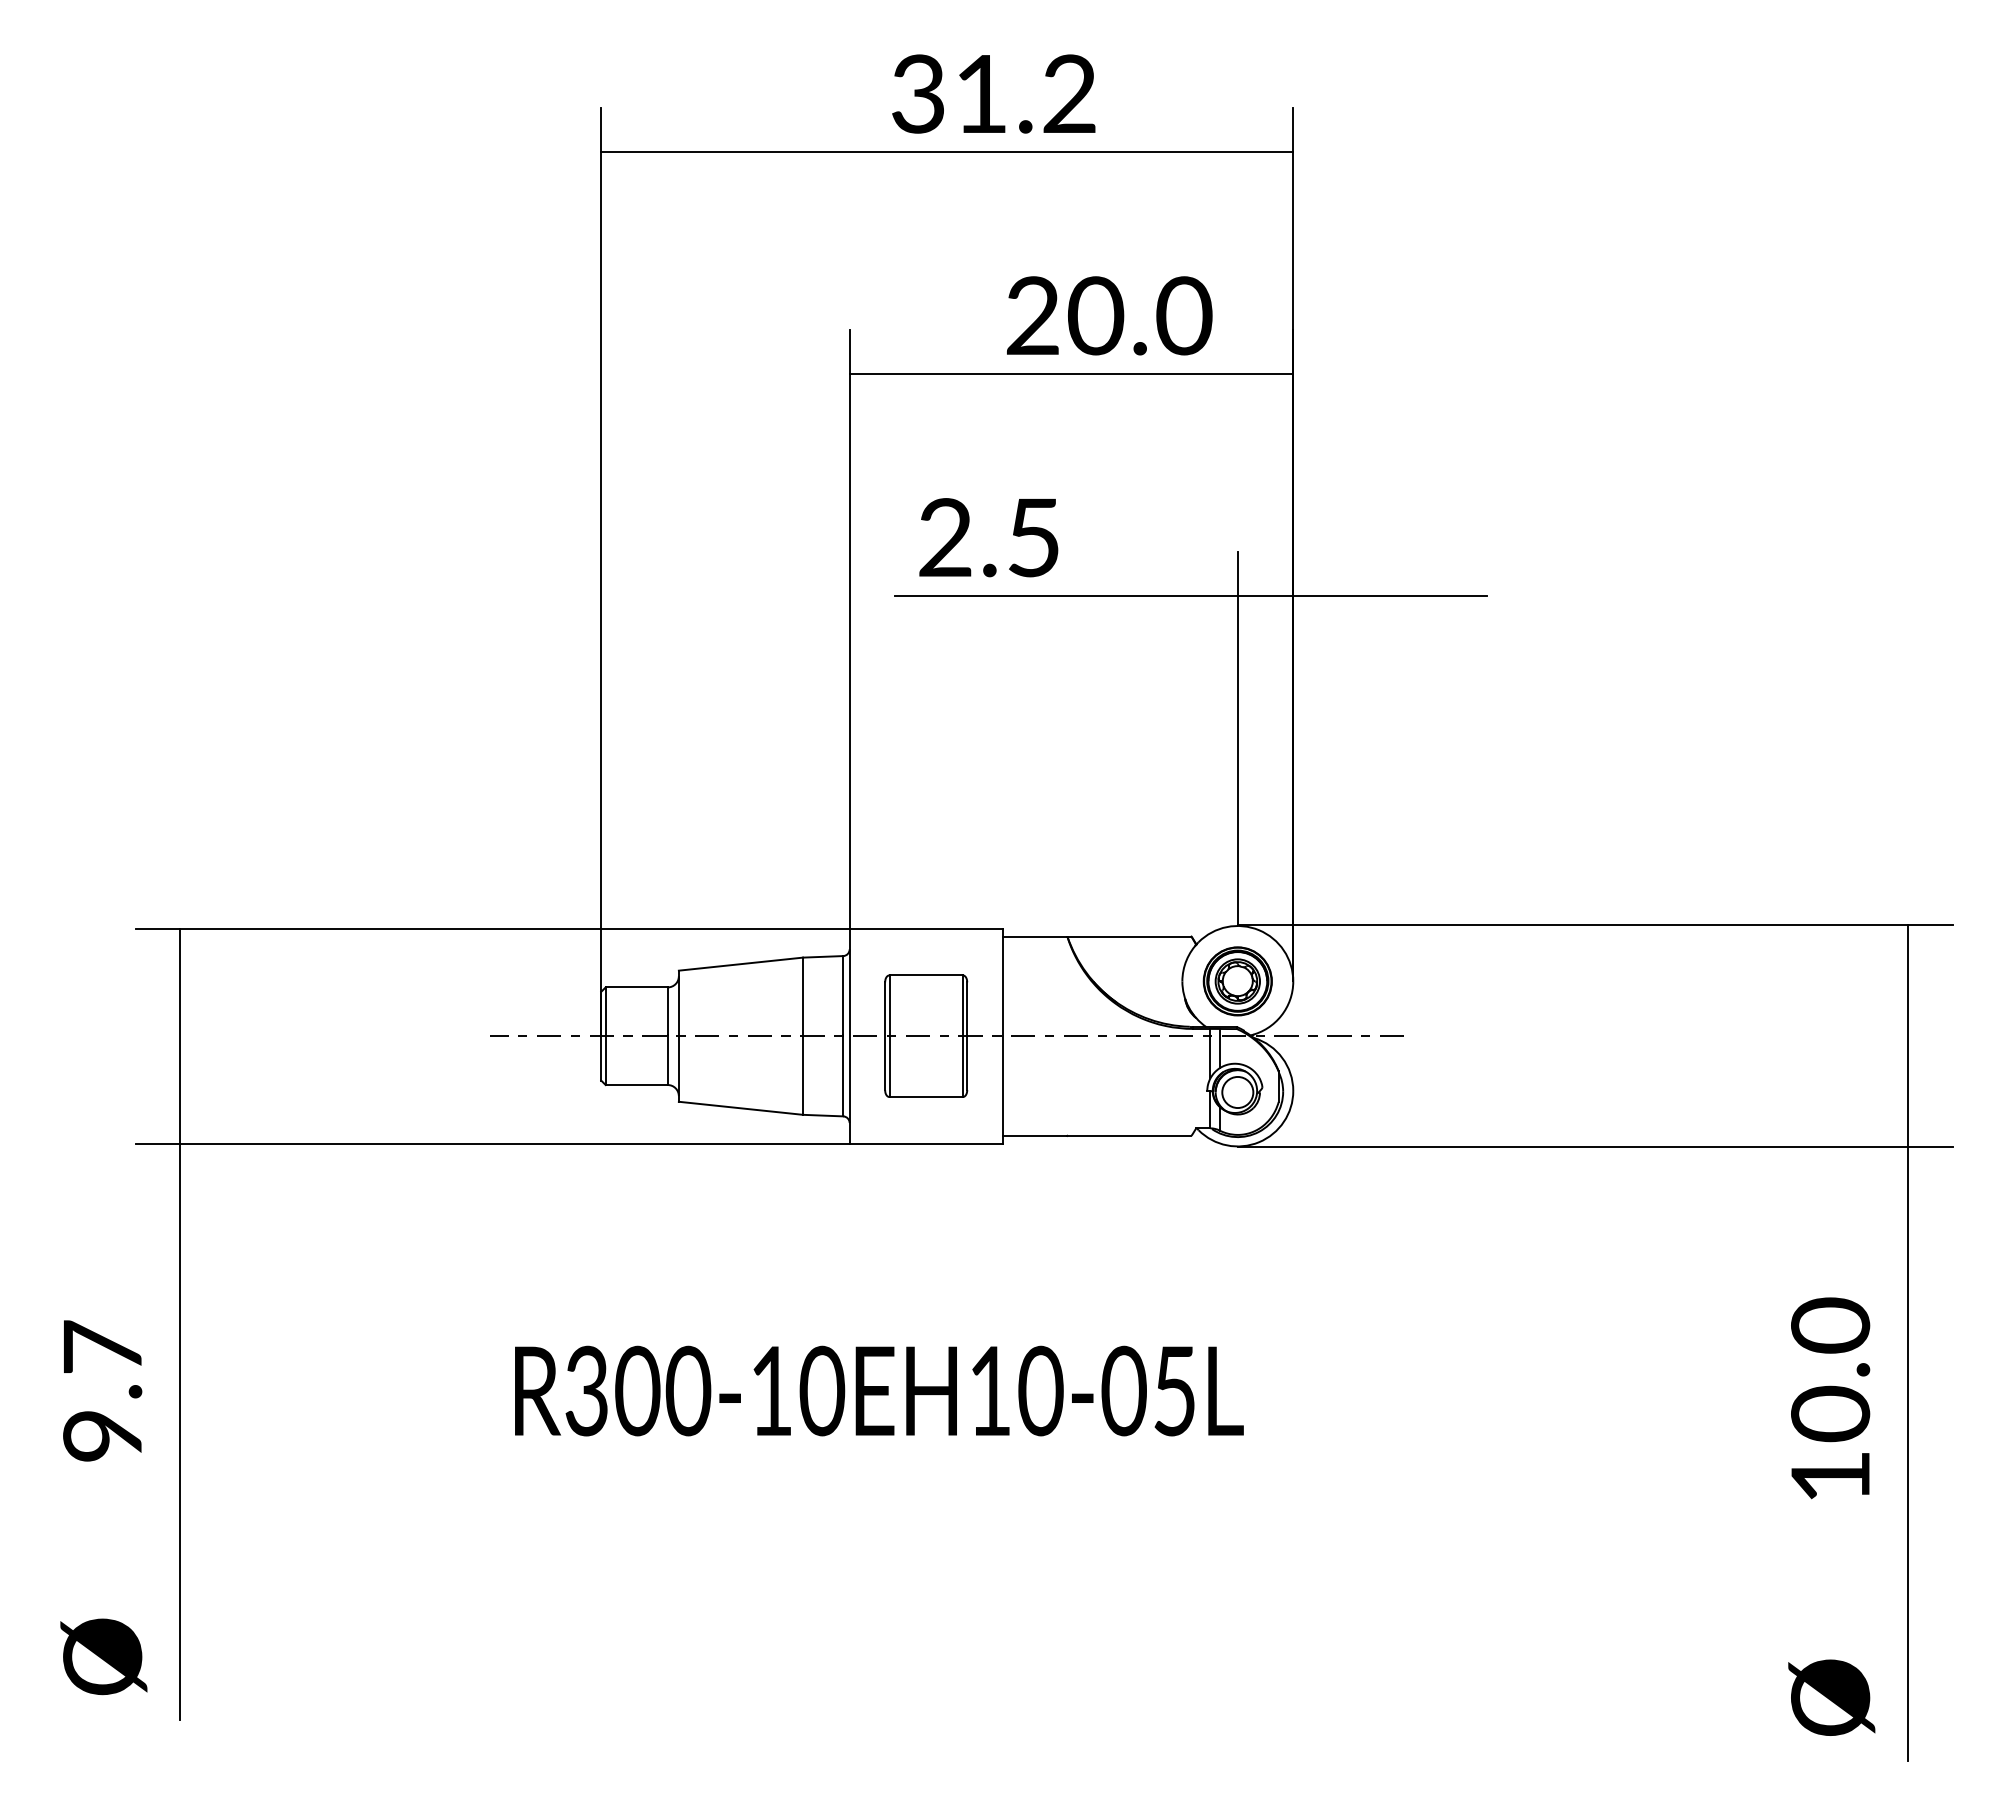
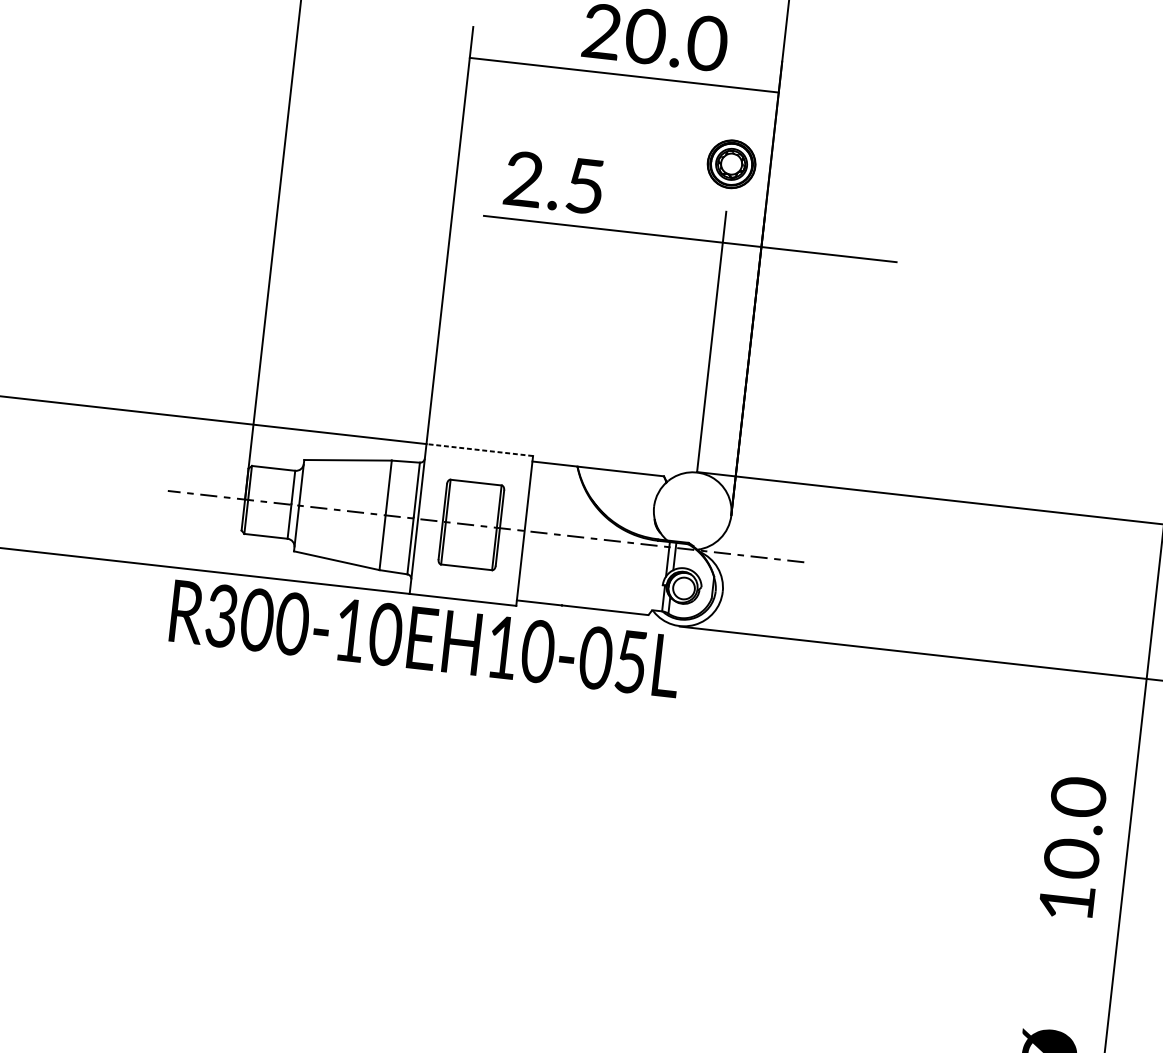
line: (926, 928) -> (480, 449), solid -> dashed
part: (1237, 981) -> (731, 164), moved
text: (879, 1390) -> (425, 638), moved

